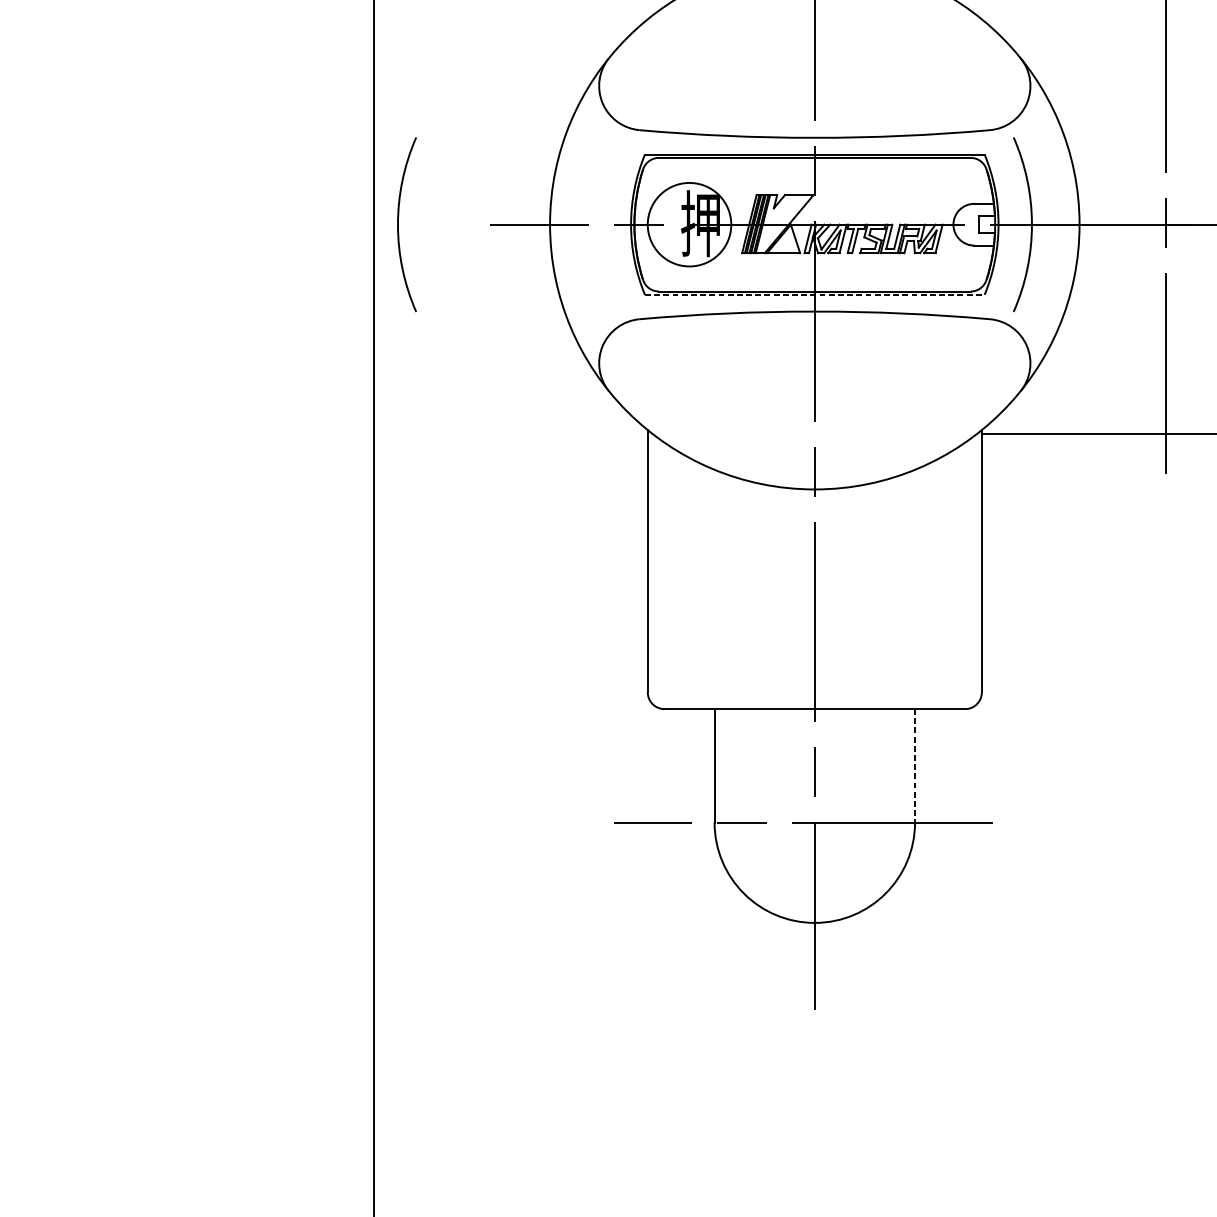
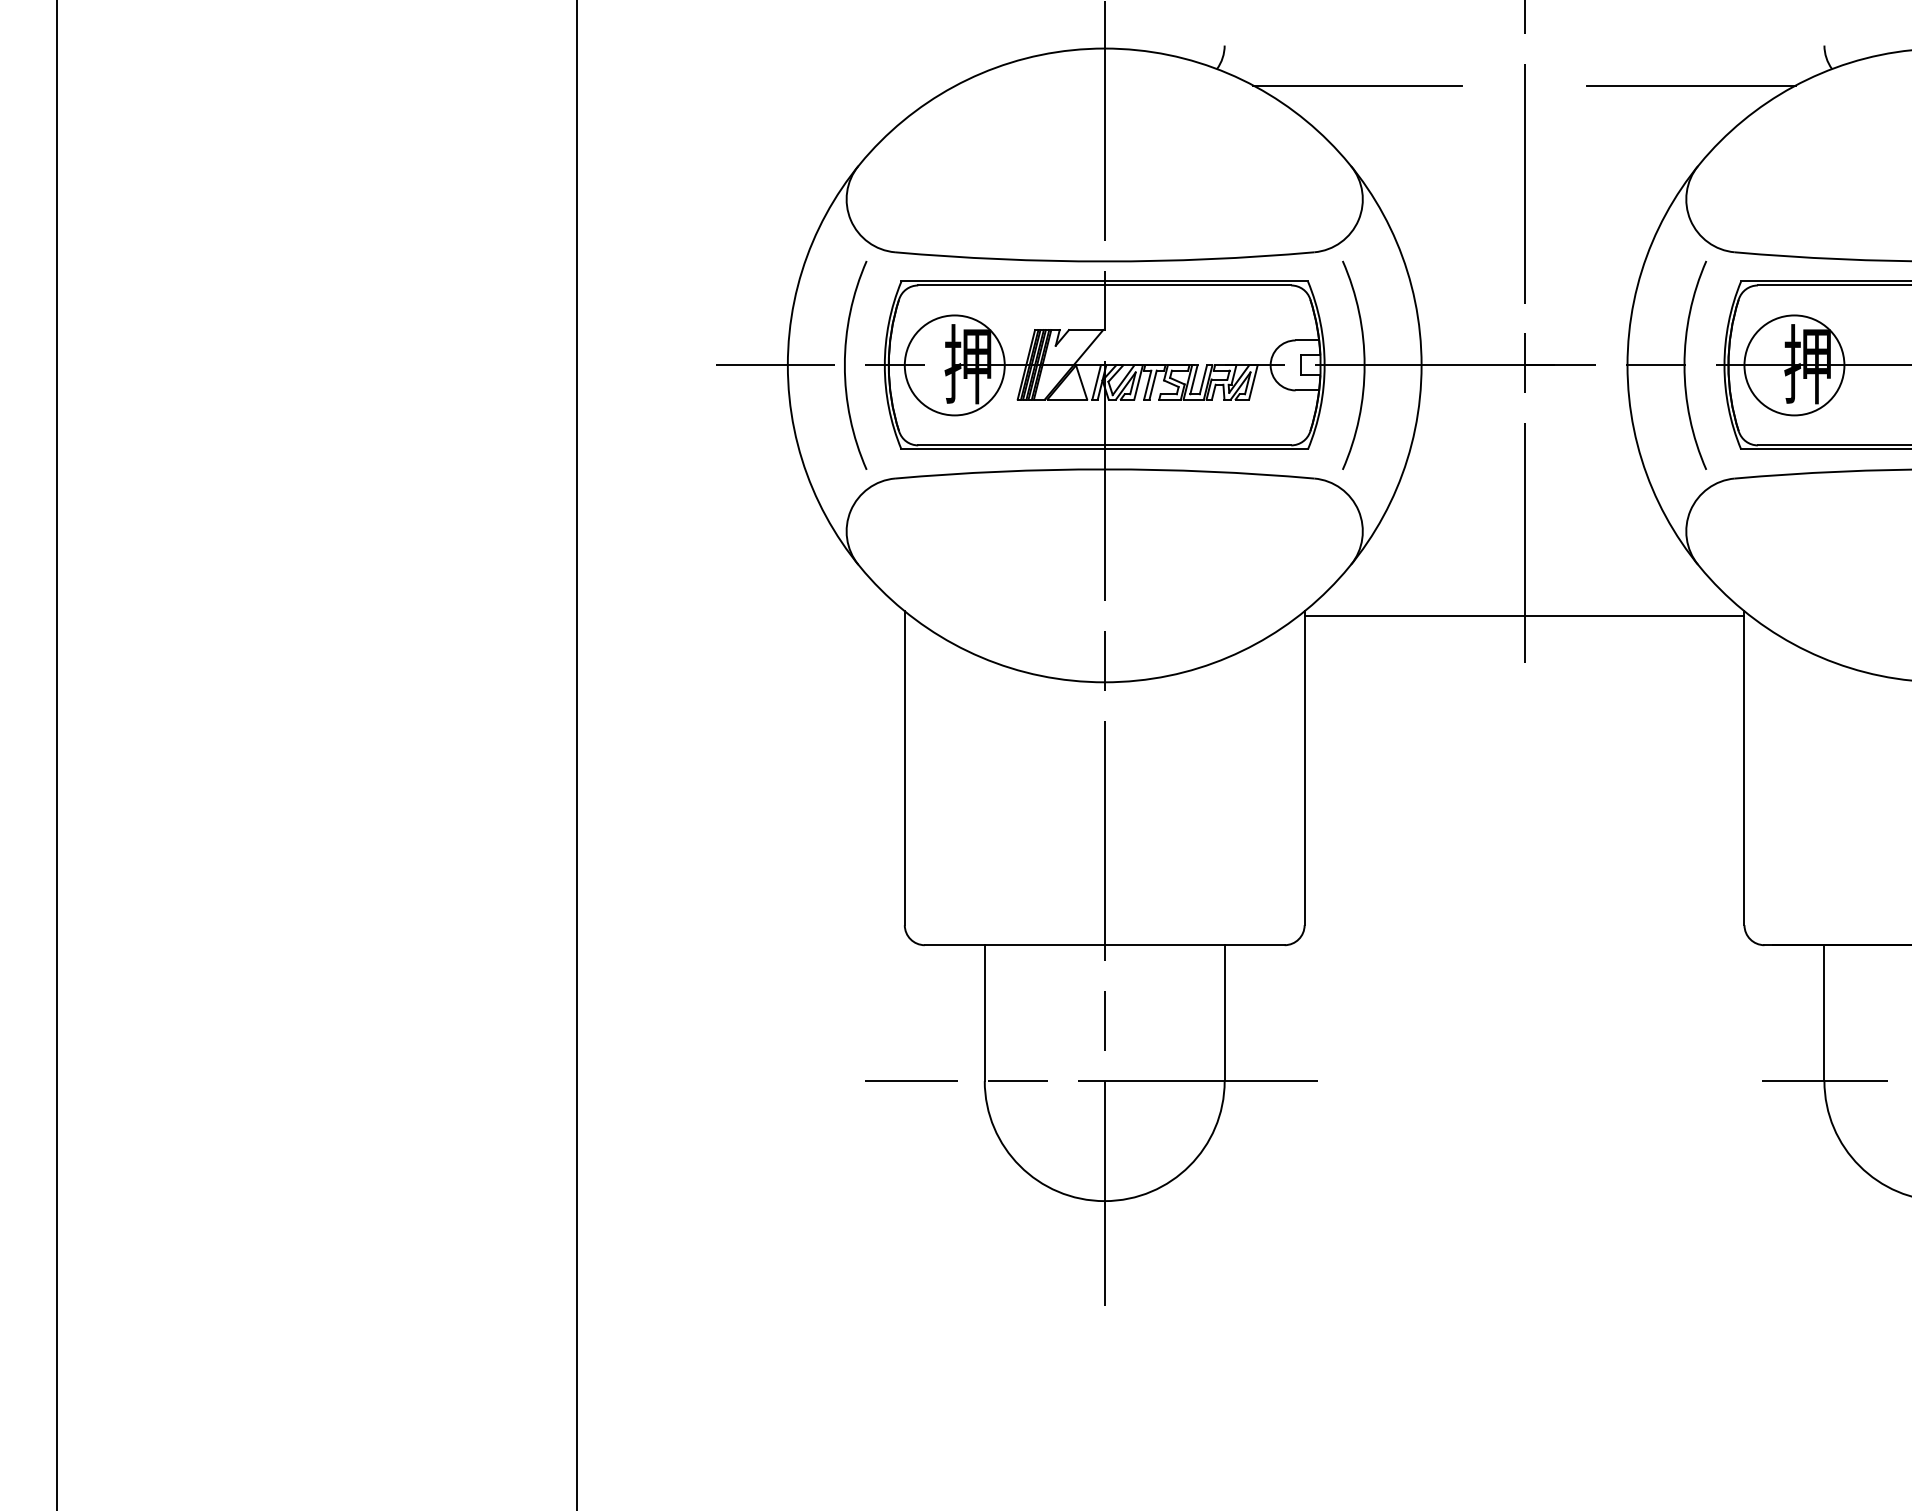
arc: (398, 224) -> (845, 365), moved
line: (815, 294) -> (1105, 449), dashed -> solid
line: (914, 766) -> (1224, 1013), dashed -> solid

